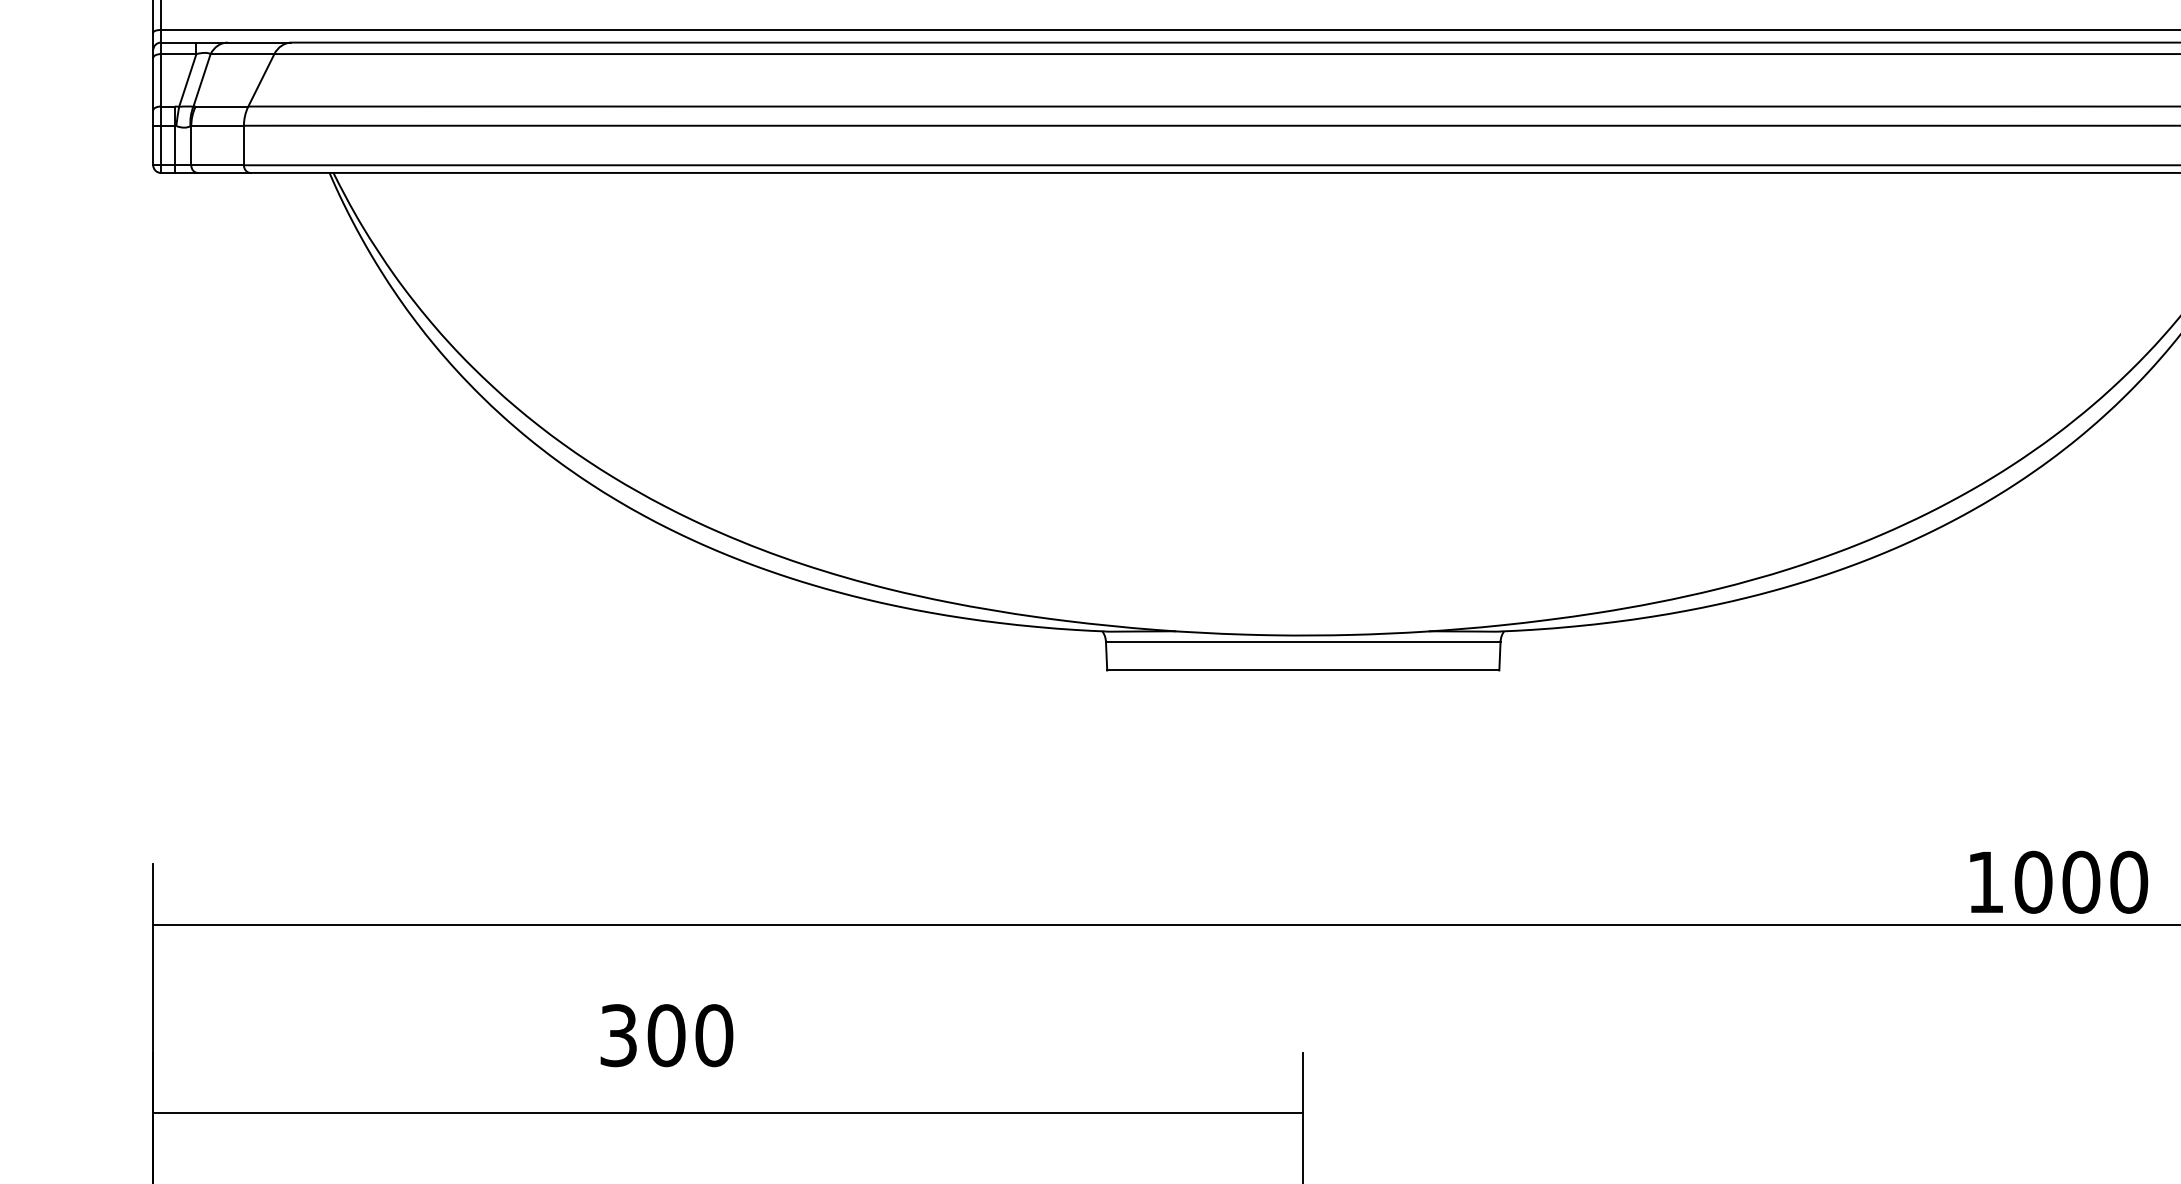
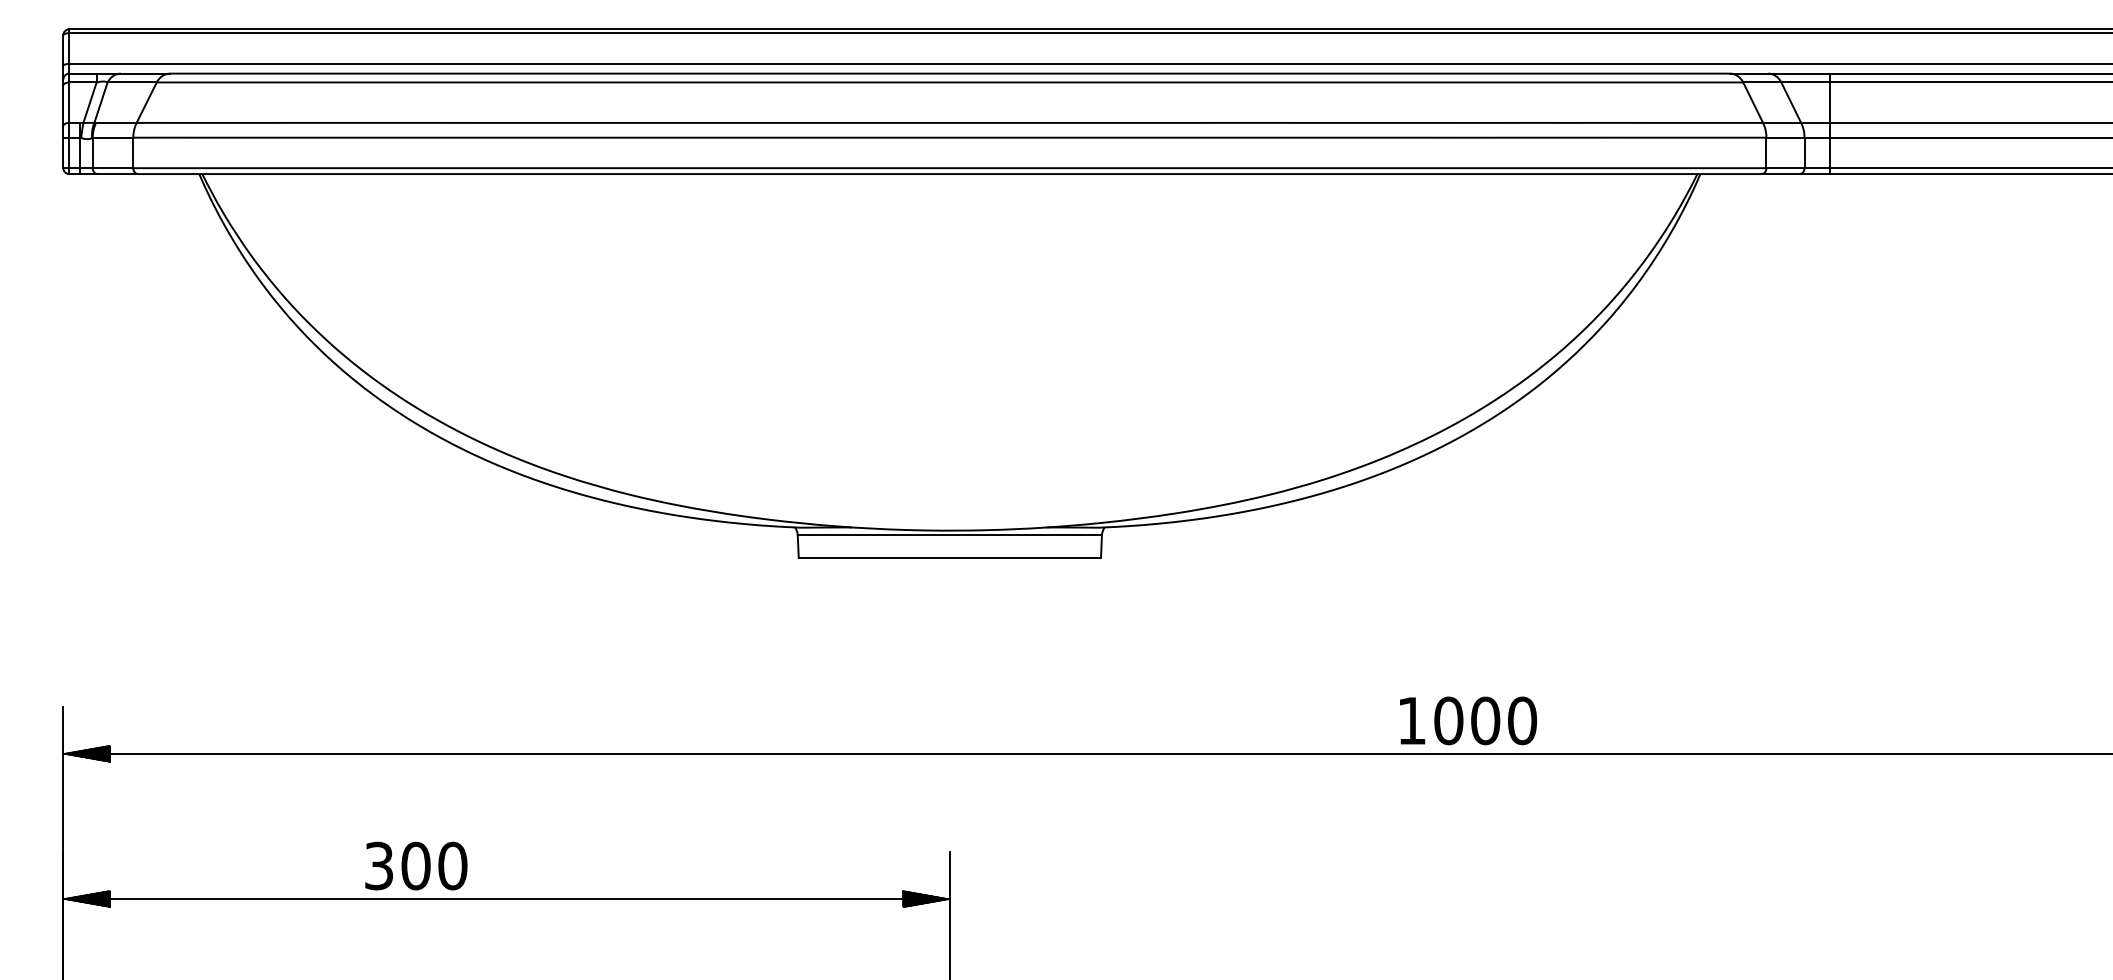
text: (2059, 881) -> (1468, 720), moved
hatch: (183, 924) -> (86, 753), added
text: (667, 1034) -> (416, 865), moved
hatch: (183, 1112) -> (86, 898), added
hatch: (1271, 1112) -> (925, 898), added

